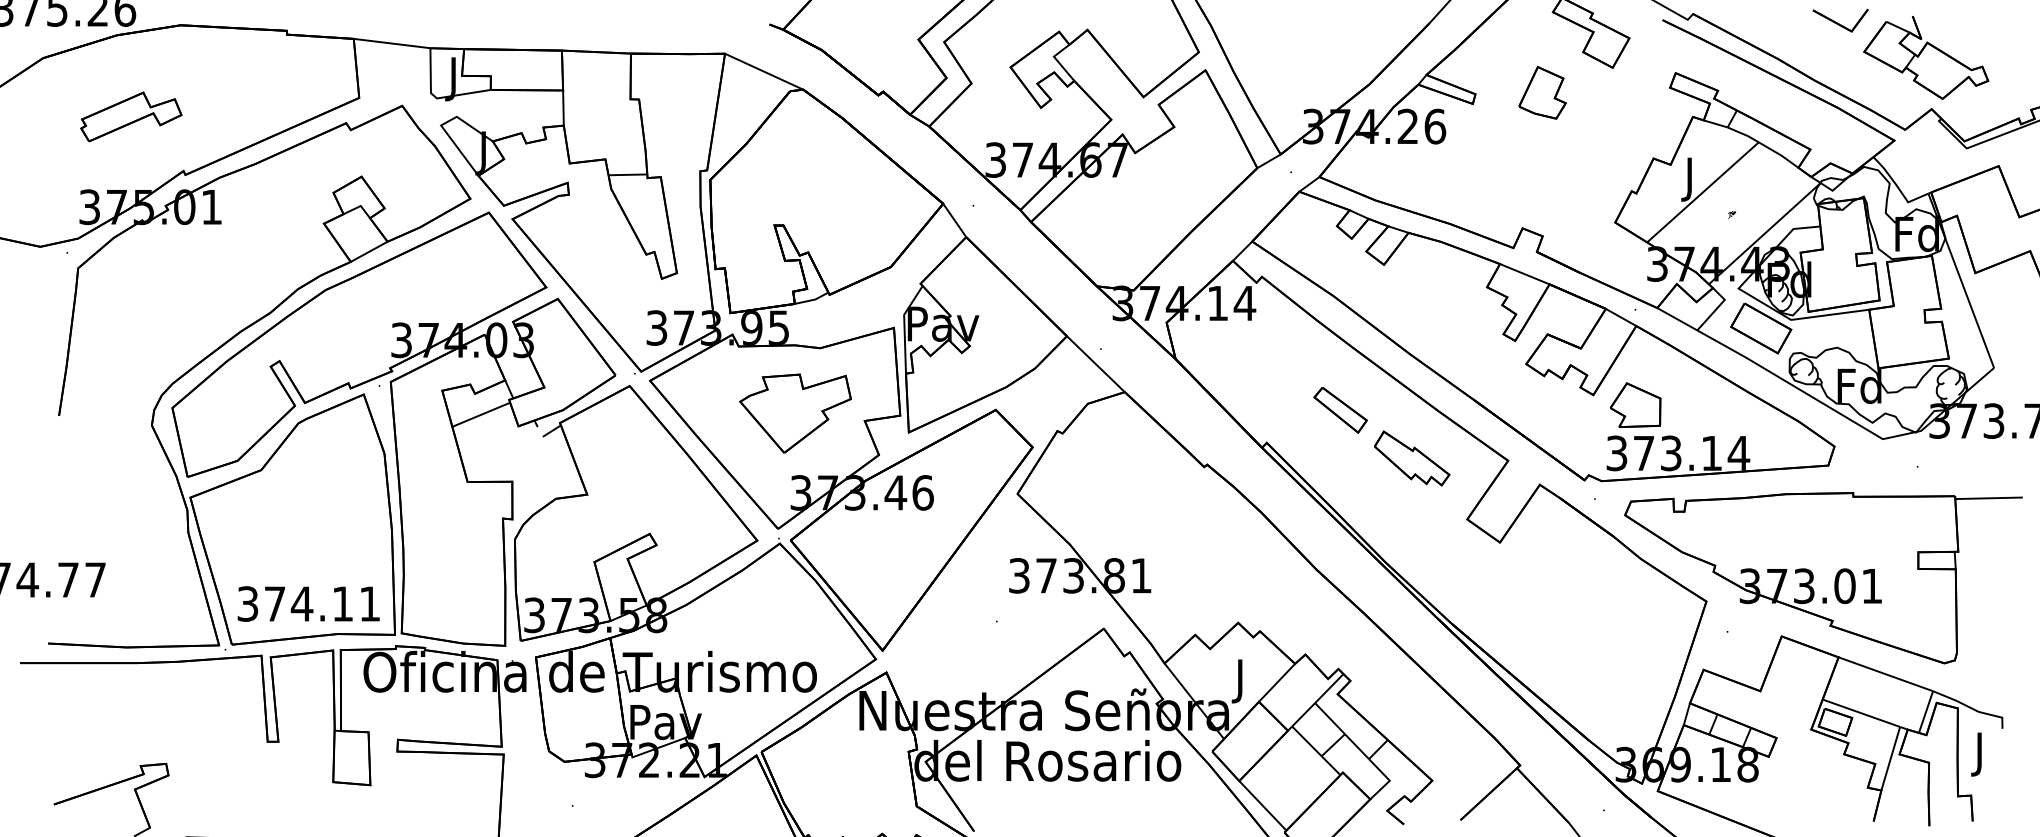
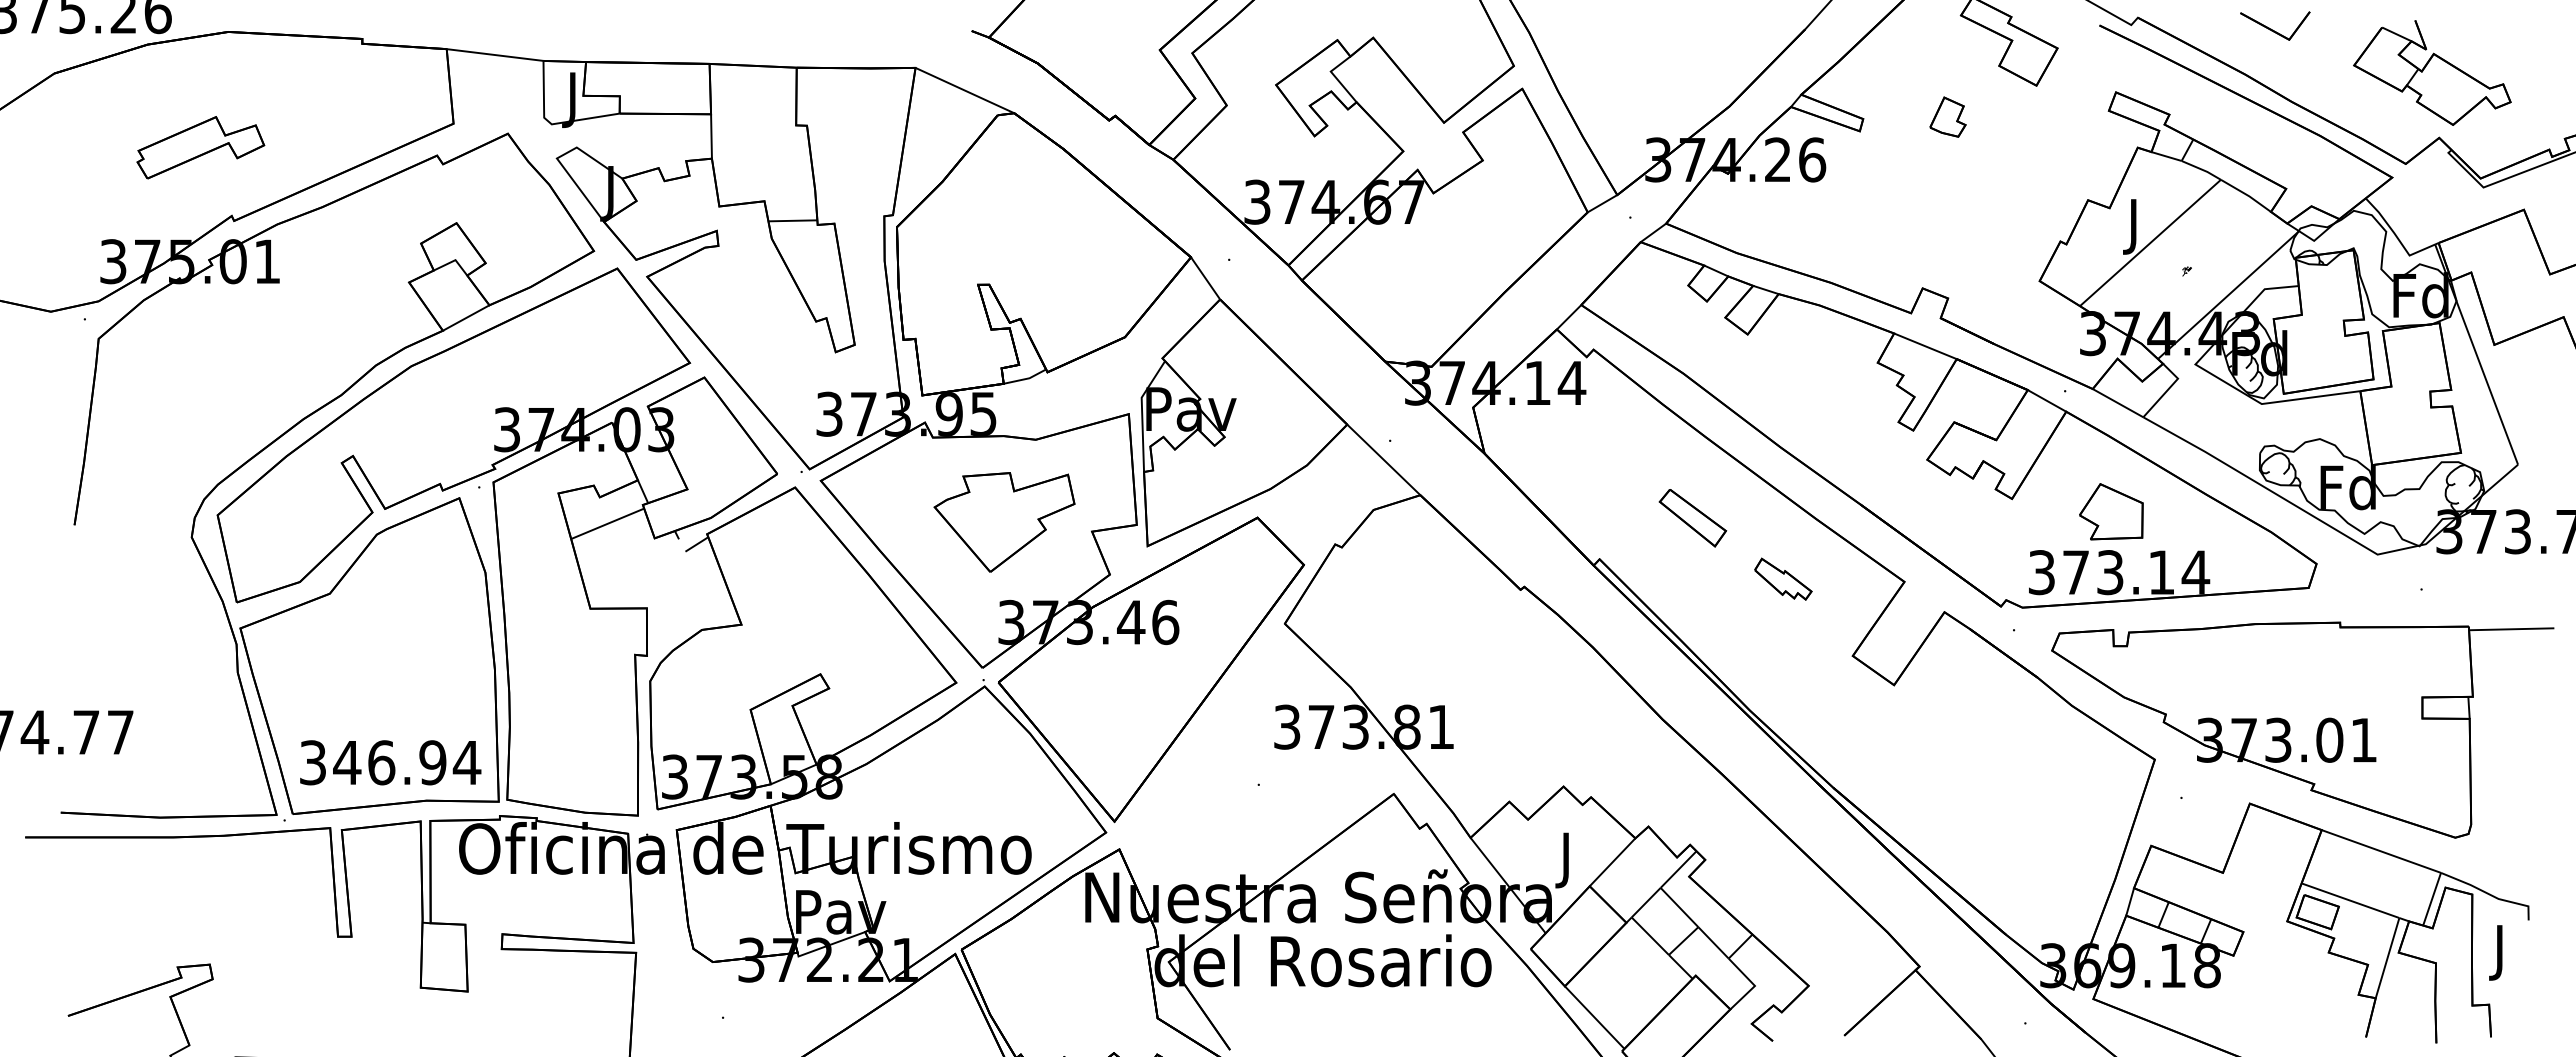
part: (1840, 20) -> (2275, 25), moved
part: (1542, 92) -> (1947, 116), size x0.6
part: (131, 116) -> (200, 147), moved
part: (1760, 328) -> (2223, 414), removed
part: (1635, 405) -> (2111, 511), moved
part: (1412, 458) -> (1783, 579), size x0.6
text: (322, 603) -> (407, 762), 374.11 -> 346.94

